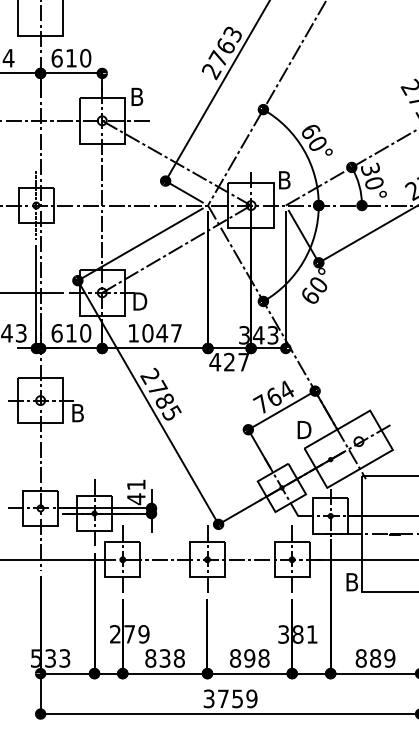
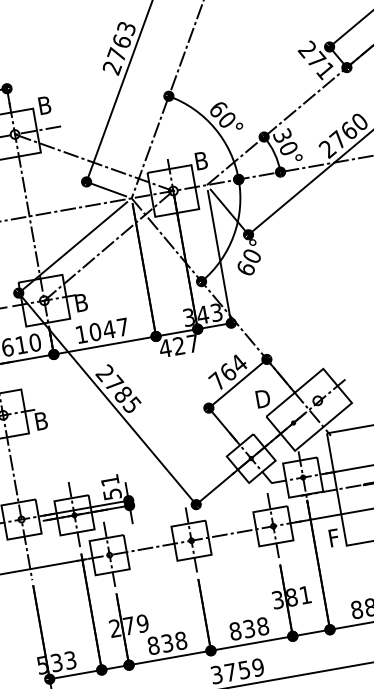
text: (141, 301) -> (83, 302), D -> B
text: (136, 499) -> (112, 494), 41 -> 51
text: (352, 582) -> (335, 537), B -> F
text: (249, 658) -> (248, 628), 898 -> 838

